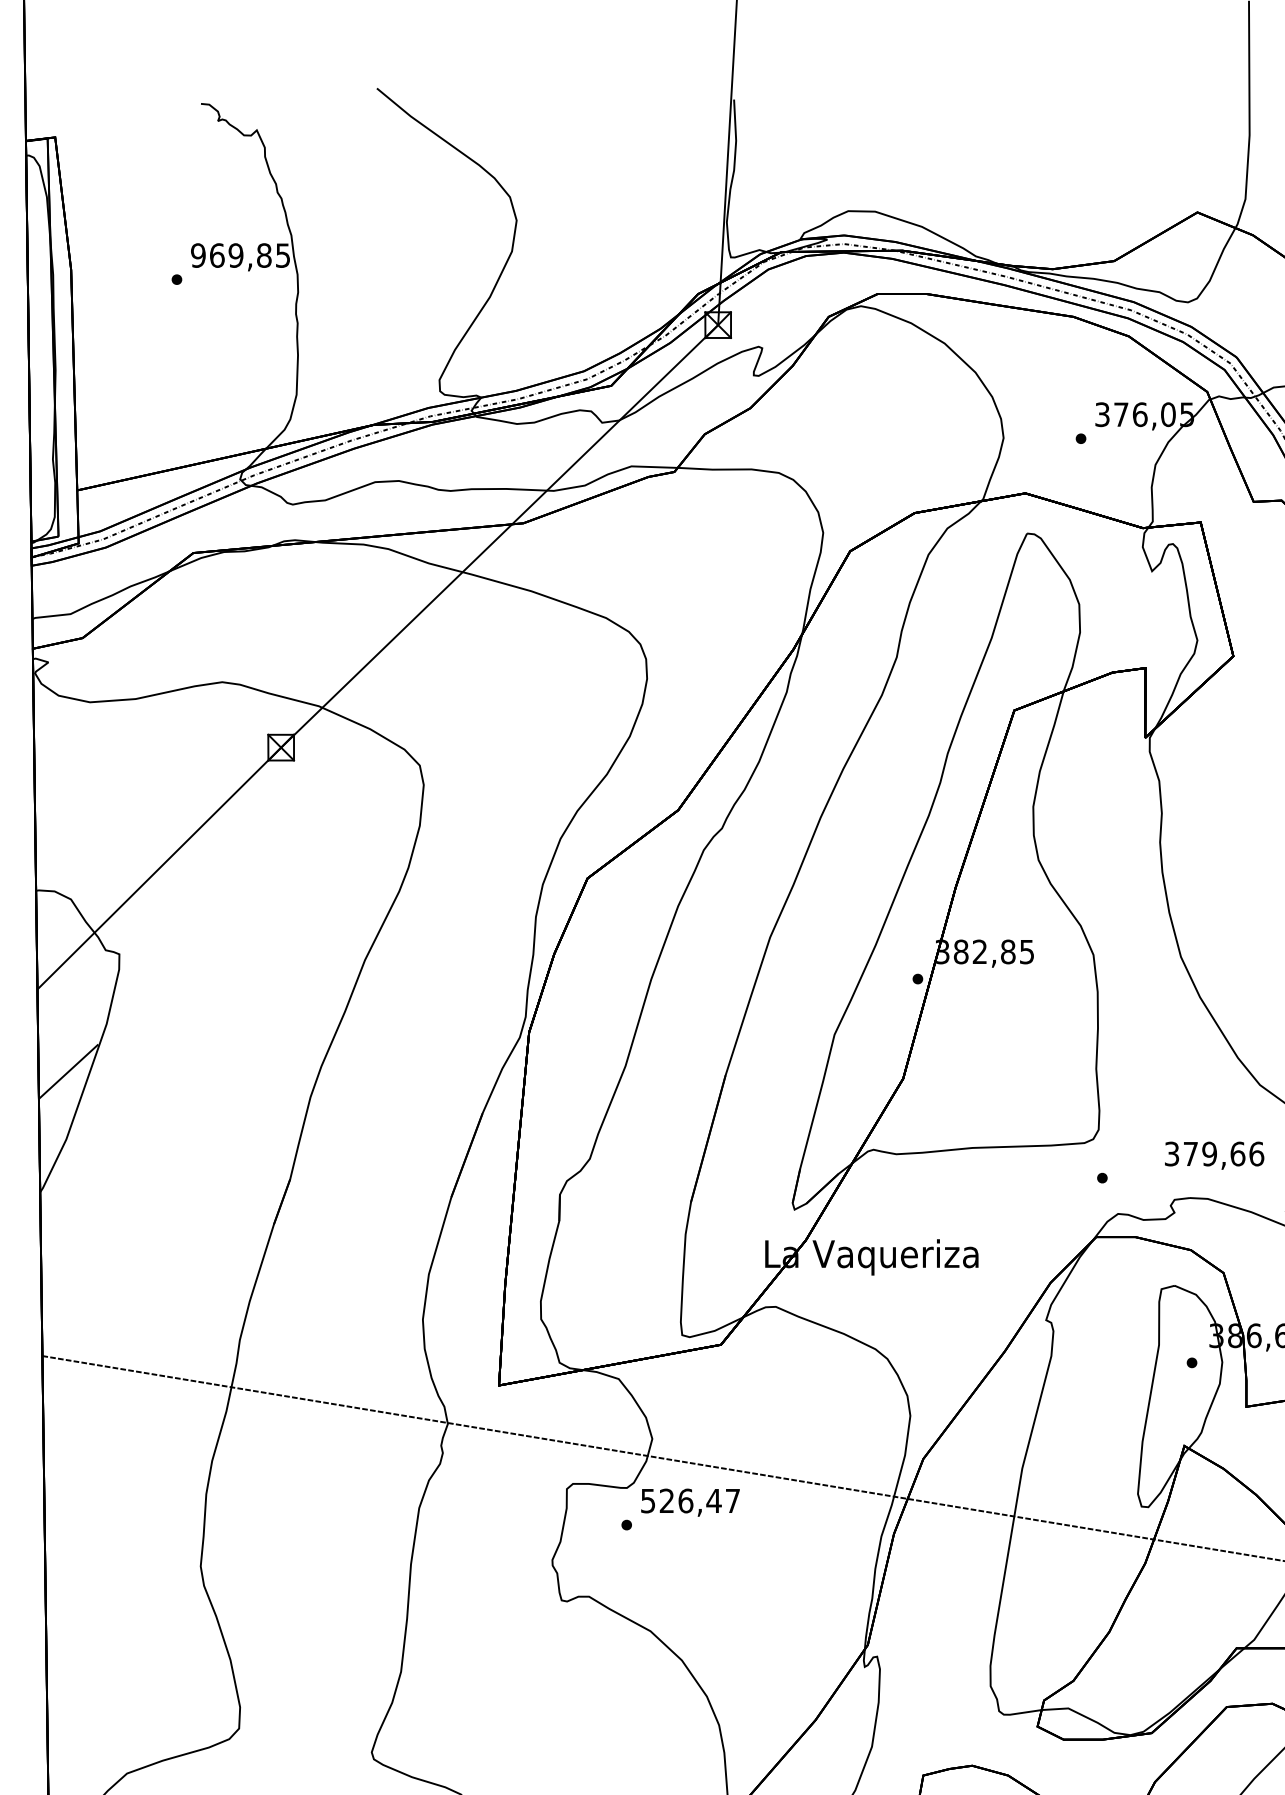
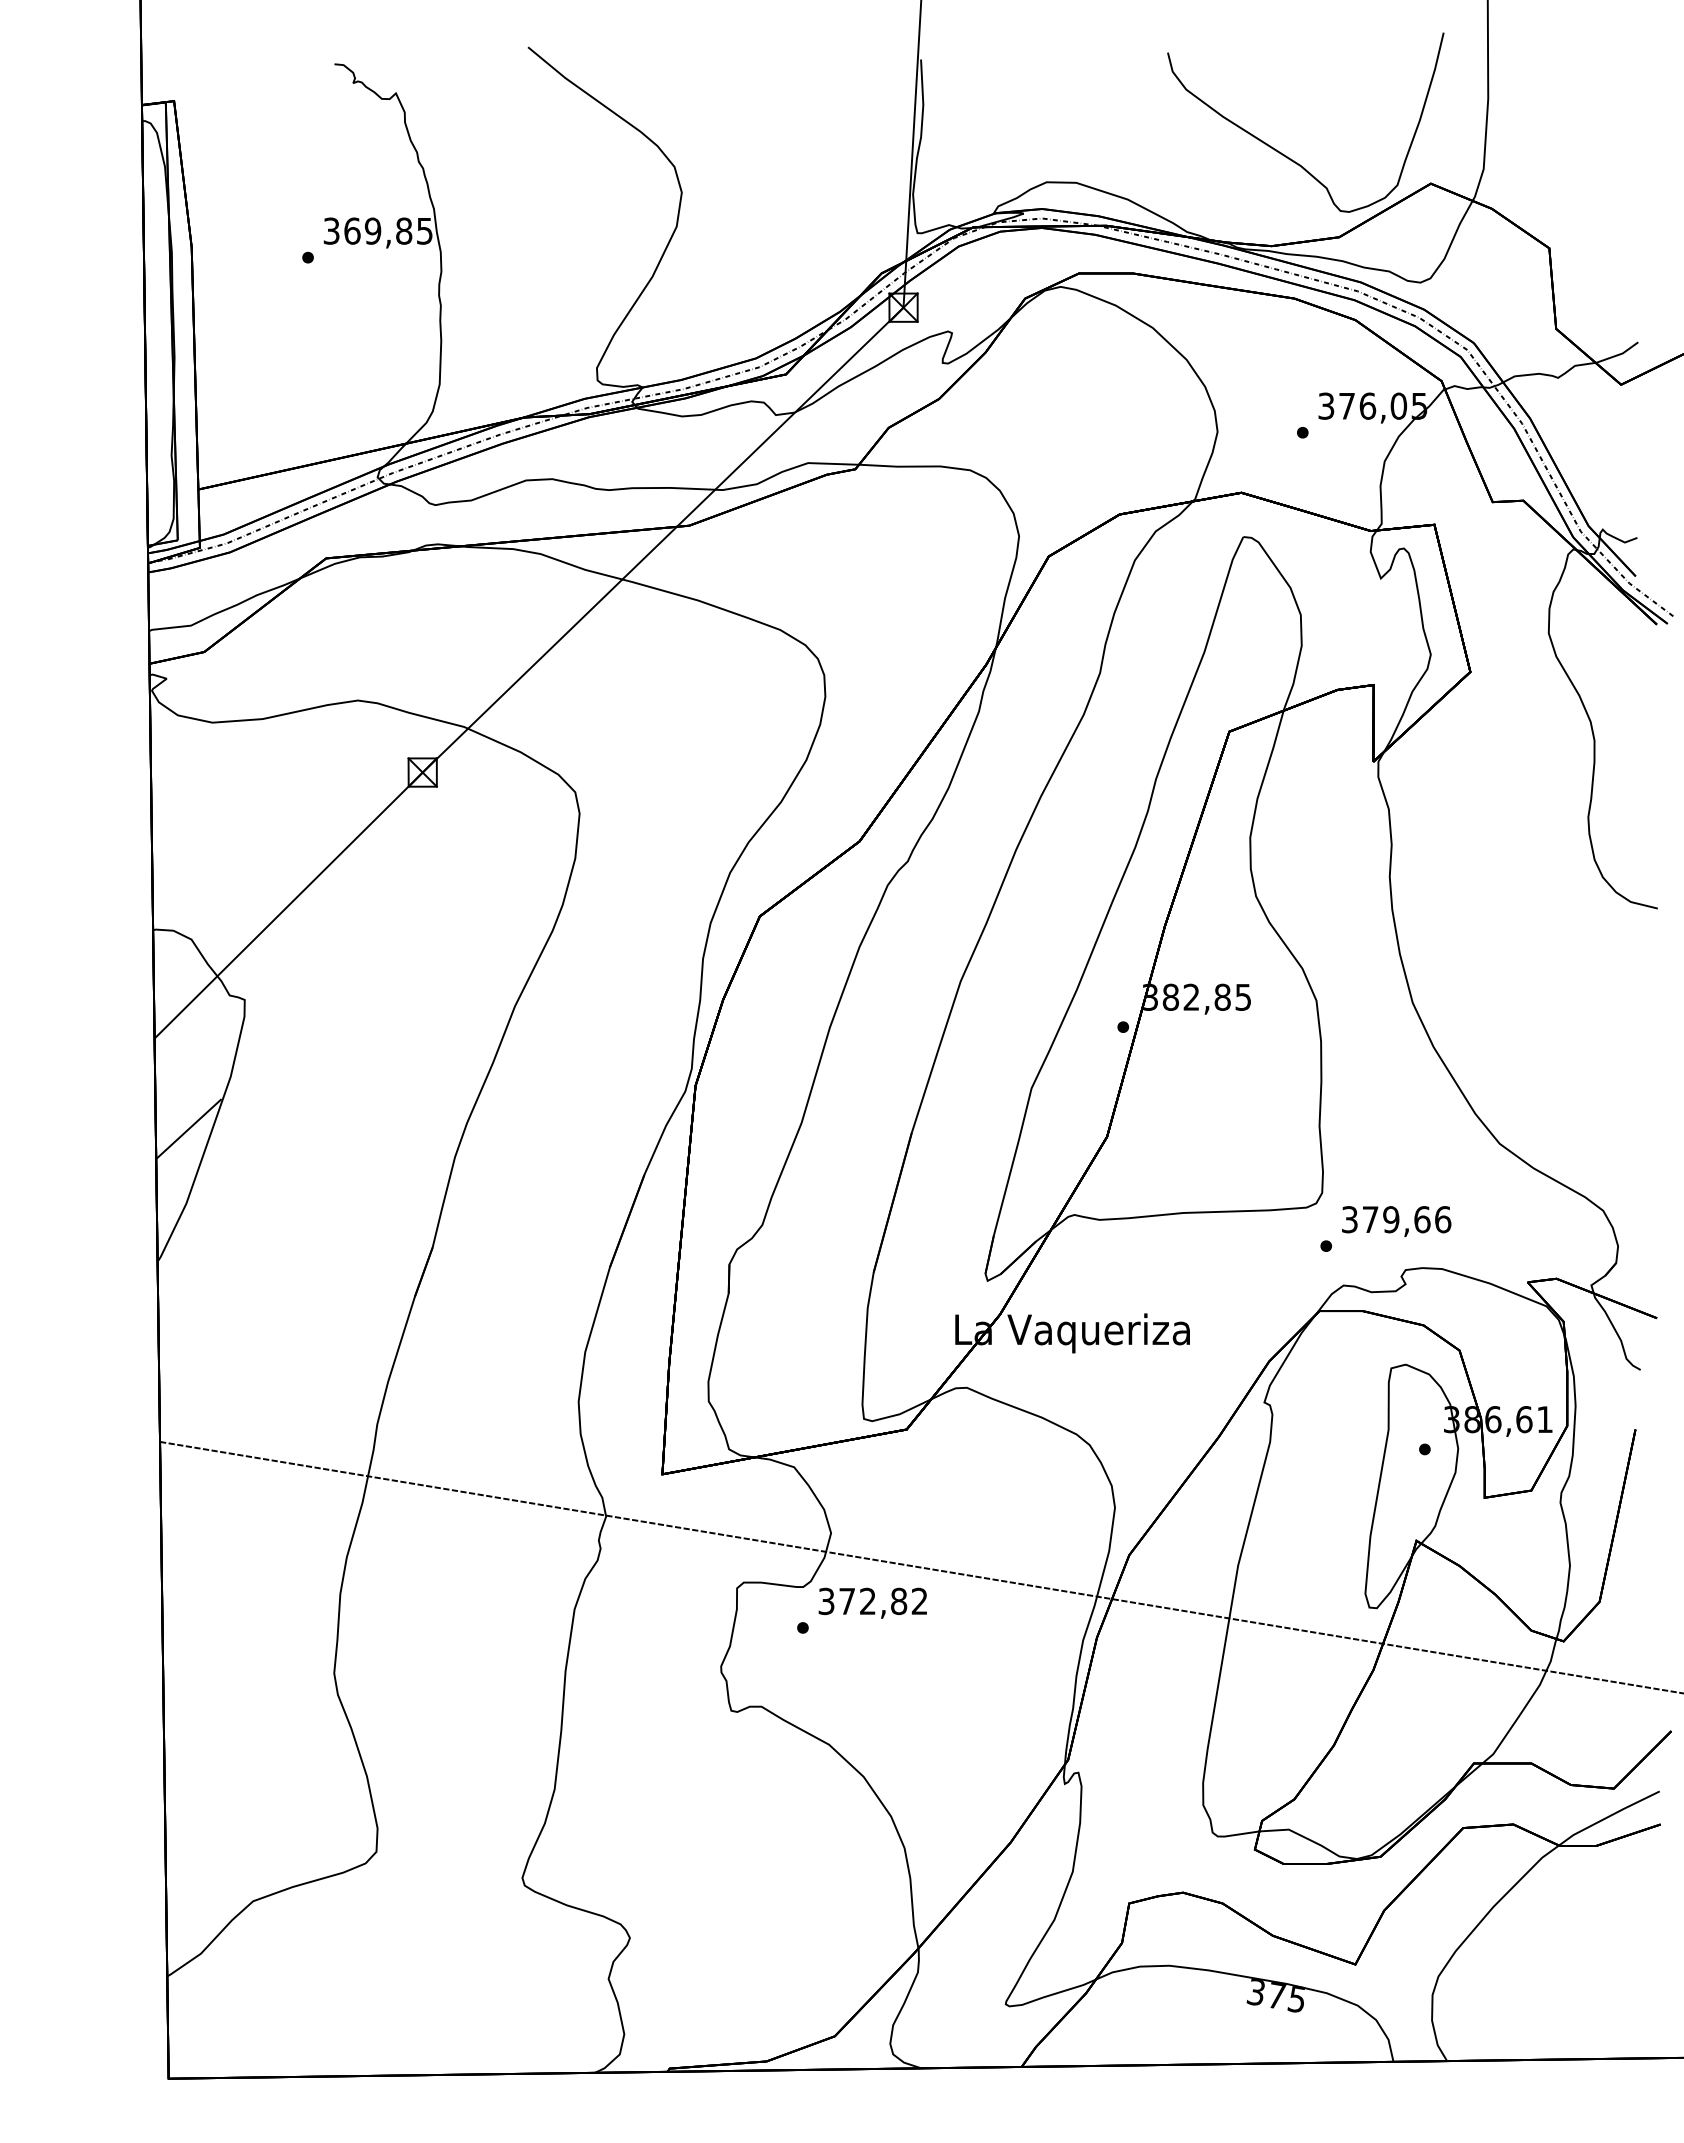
curve: (1063, 184) -> (1283, 153), added
text: (198, 254) -> (331, 230), 969,85 -> 369,85
text: (1214, 1155) -> (1396, 1221), moved
text: (690, 1501) -> (873, 1601), 526,47 -> 372,82

